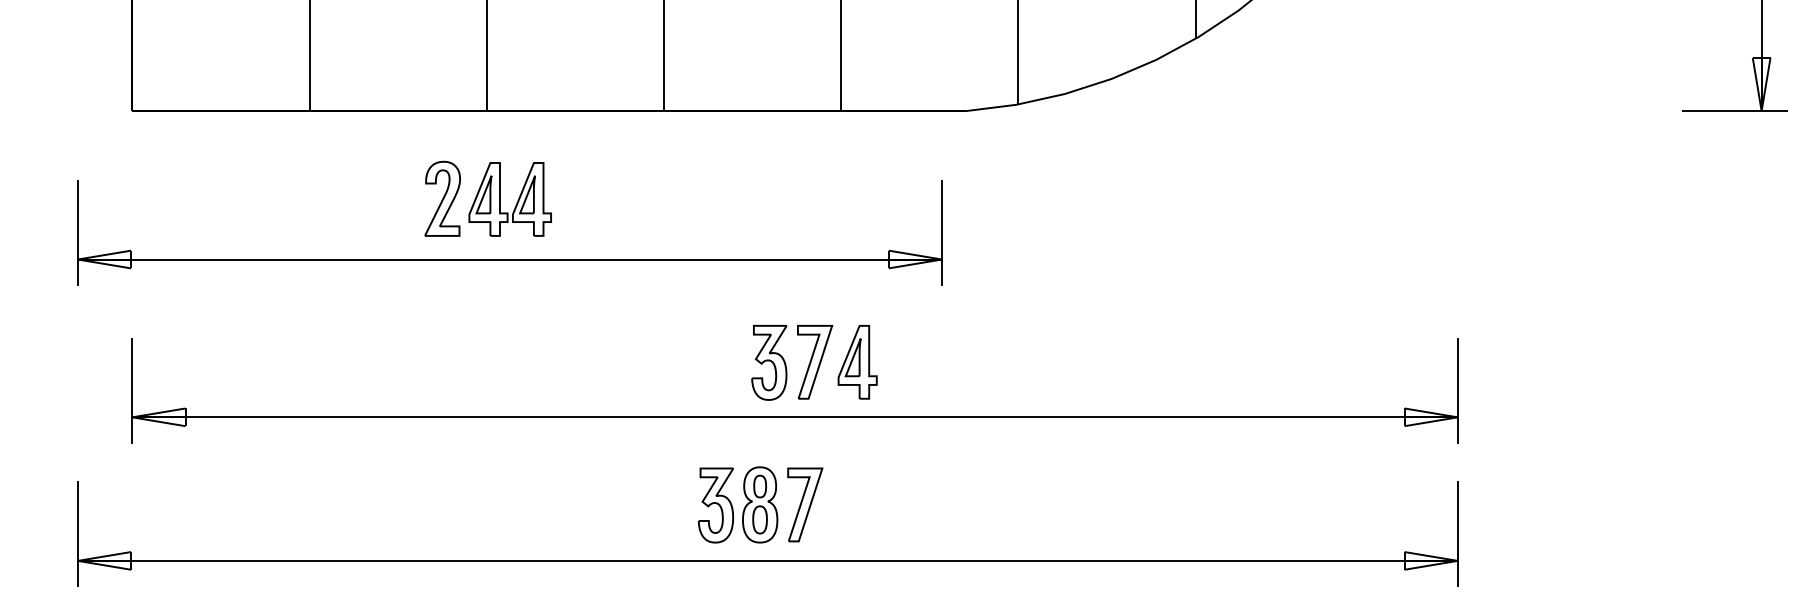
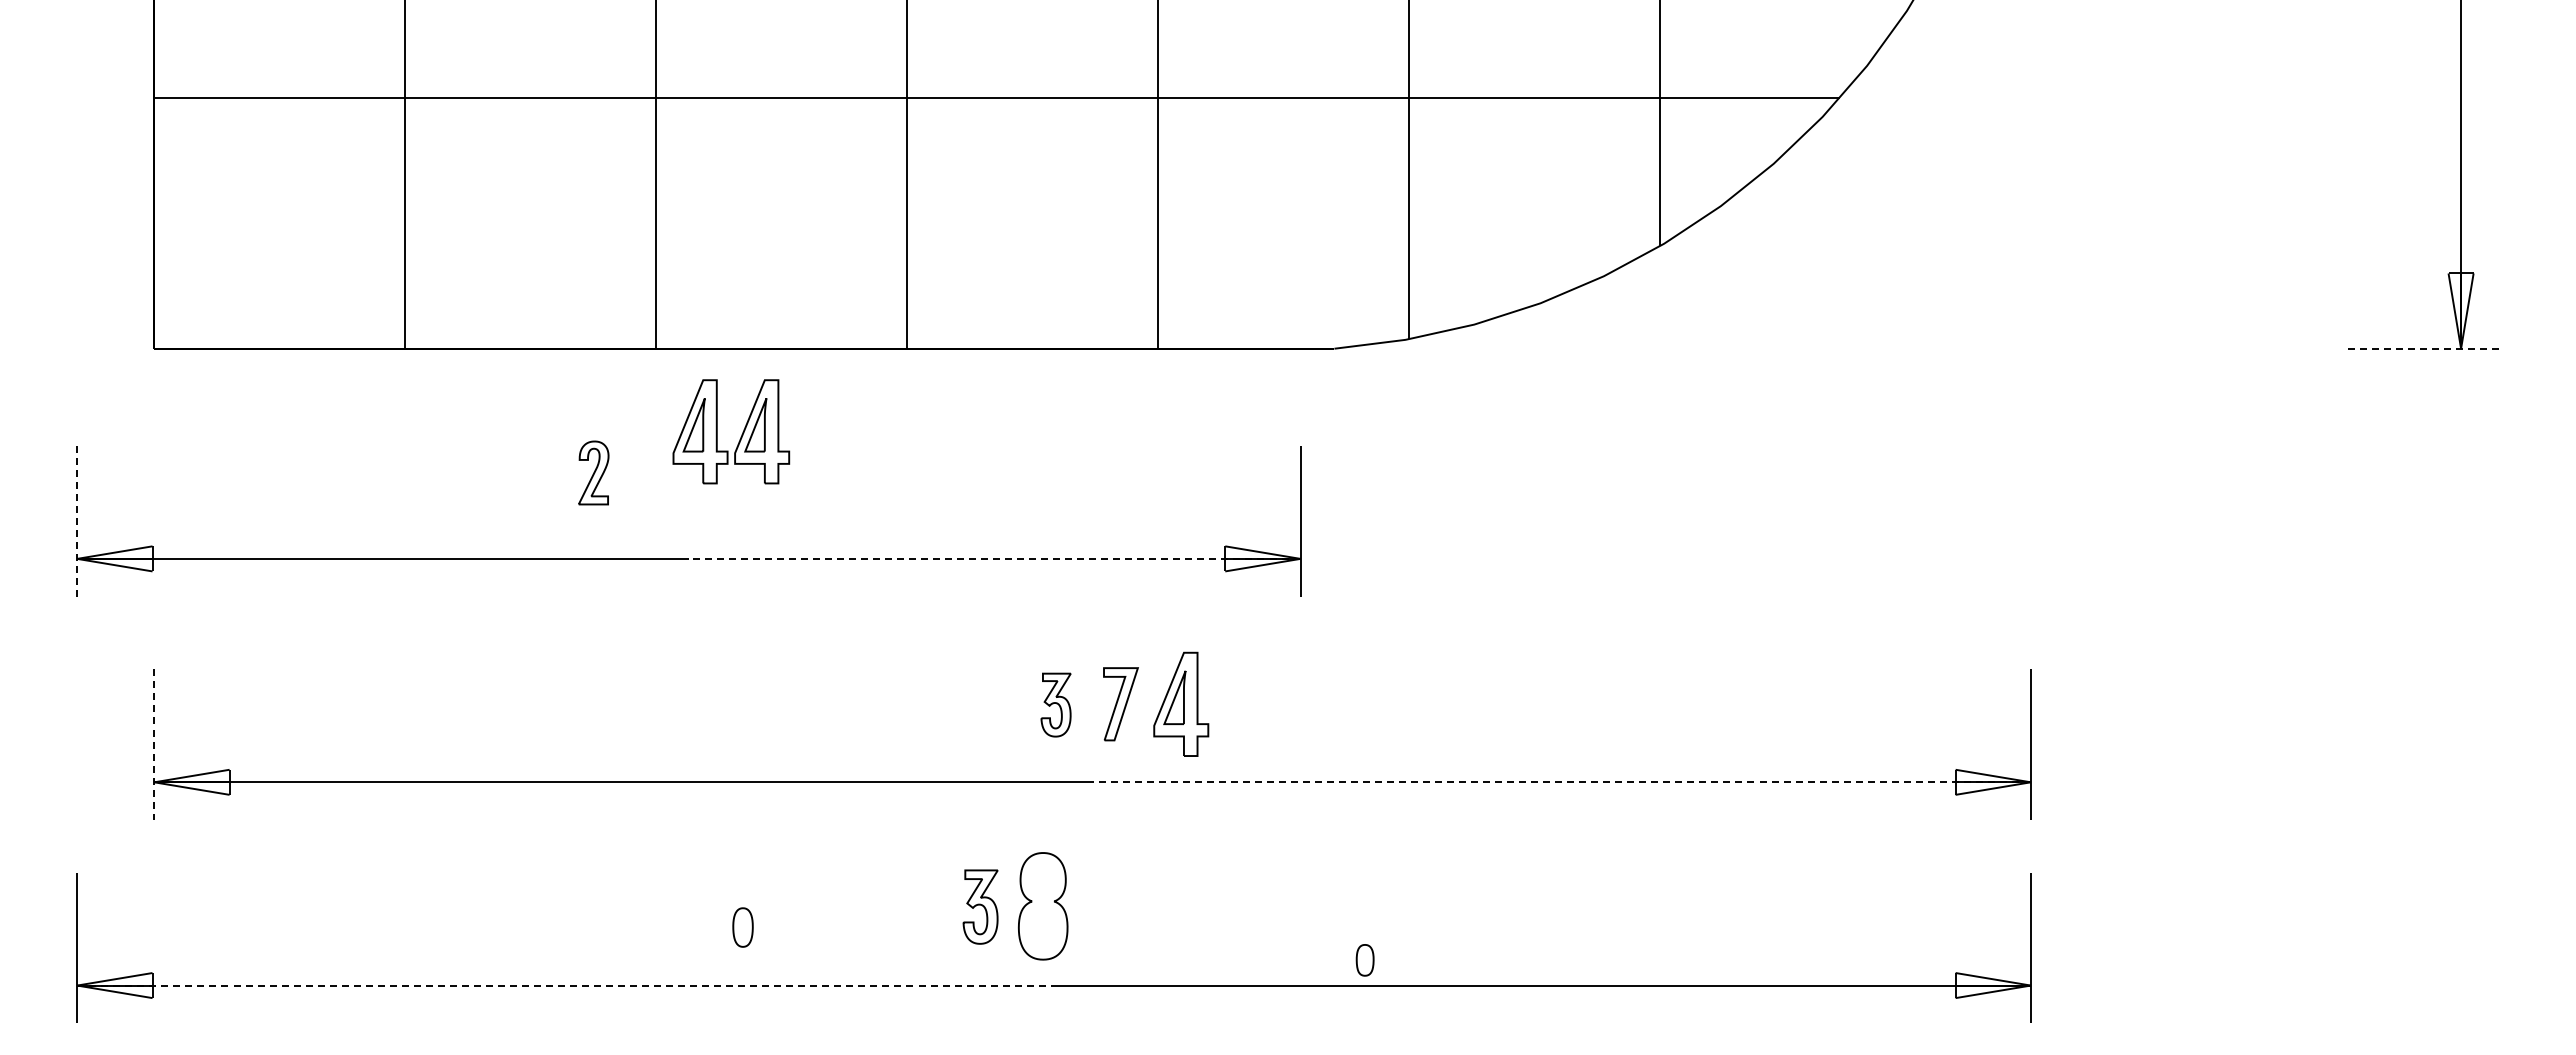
line: (1735, 110) -> (2423, 348), solid -> dashed
part: (442, 198) -> (593, 472), size x0.6
part: (516, 202) -> (740, 436), moved
line: (78, 233) -> (77, 521), solid -> dashed
line: (725, 259) -> (994, 558), solid -> dashed
part: (814, 361) -> (1120, 703), size x0.7
part: (768, 362) -> (1055, 704), size x0.6
line: (132, 391) -> (154, 745), solid -> dashed
line: (1126, 417) -> (1561, 782), solid -> dashed
part: (759, 486) -> (1364, 960), moved
part: (805, 504) -> (1107, 905), removed
part: (715, 505) -> (980, 906), size x0.7
part: (759, 519) -> (742, 927), moved
line: (423, 560) -> (566, 985), solid -> dashed

